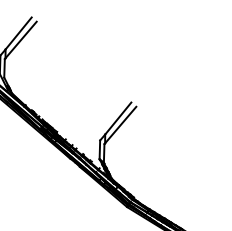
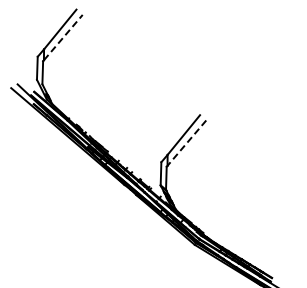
line: (21, 39) -> (63, 37), solid -> dashed
line: (120, 125) -> (186, 143), solid -> dashed

